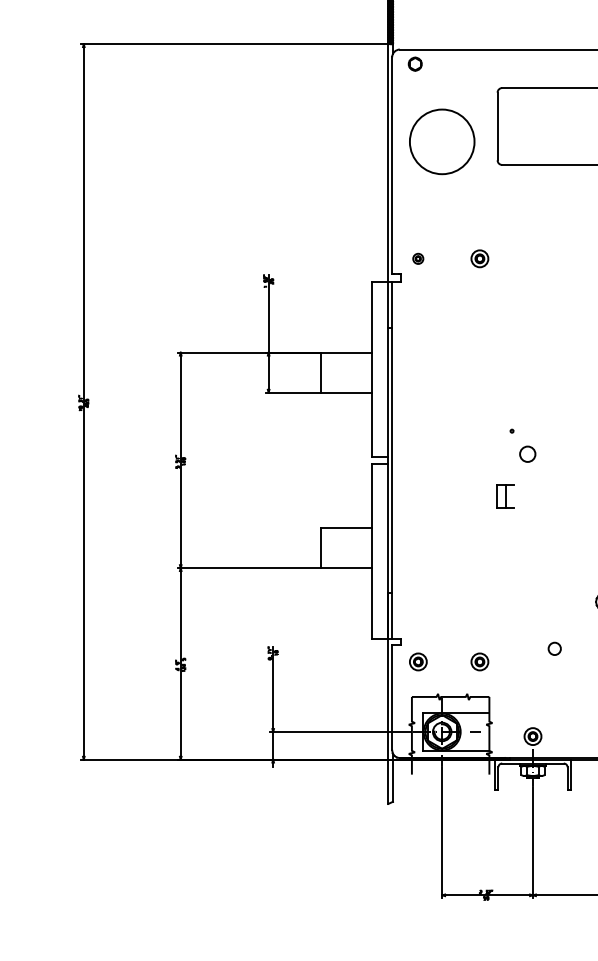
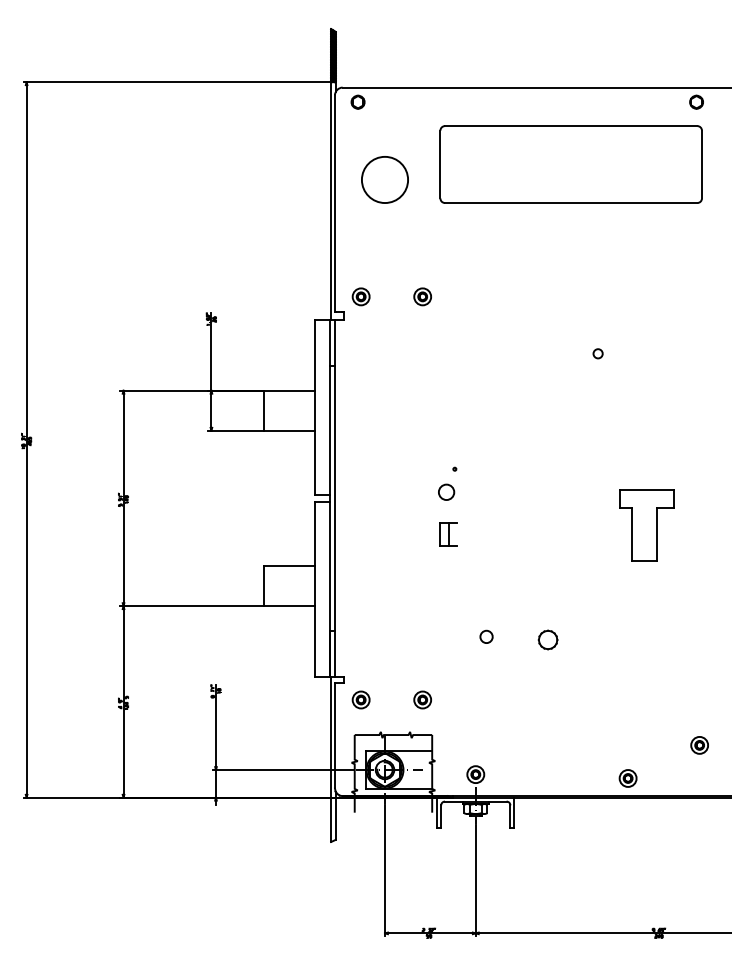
circle: (441, 141) -> (384, 179), size x0.71
part: (417, 258) -> (360, 296), size x1.67
circle: (527, 453) -> (446, 491), moved
circle: (554, 648) -> (486, 636), moved

